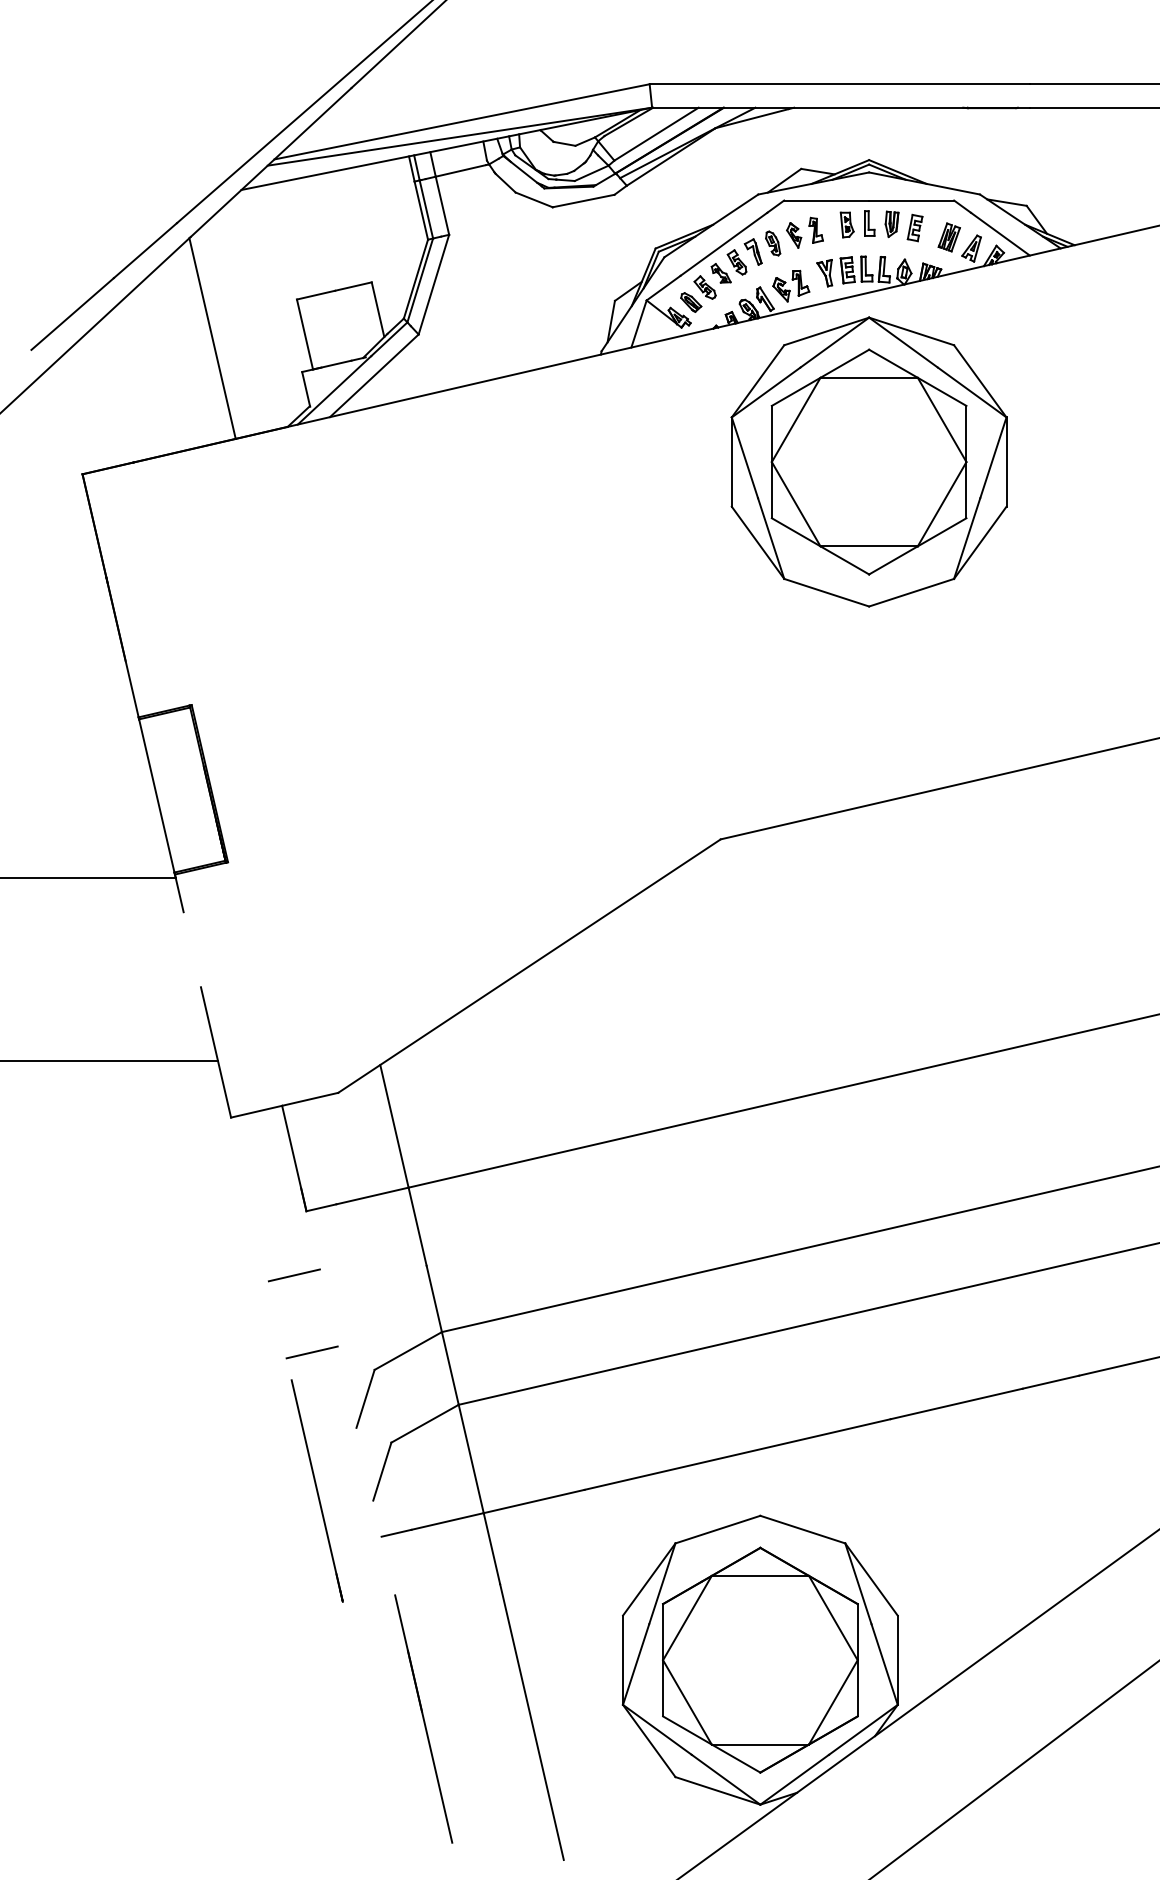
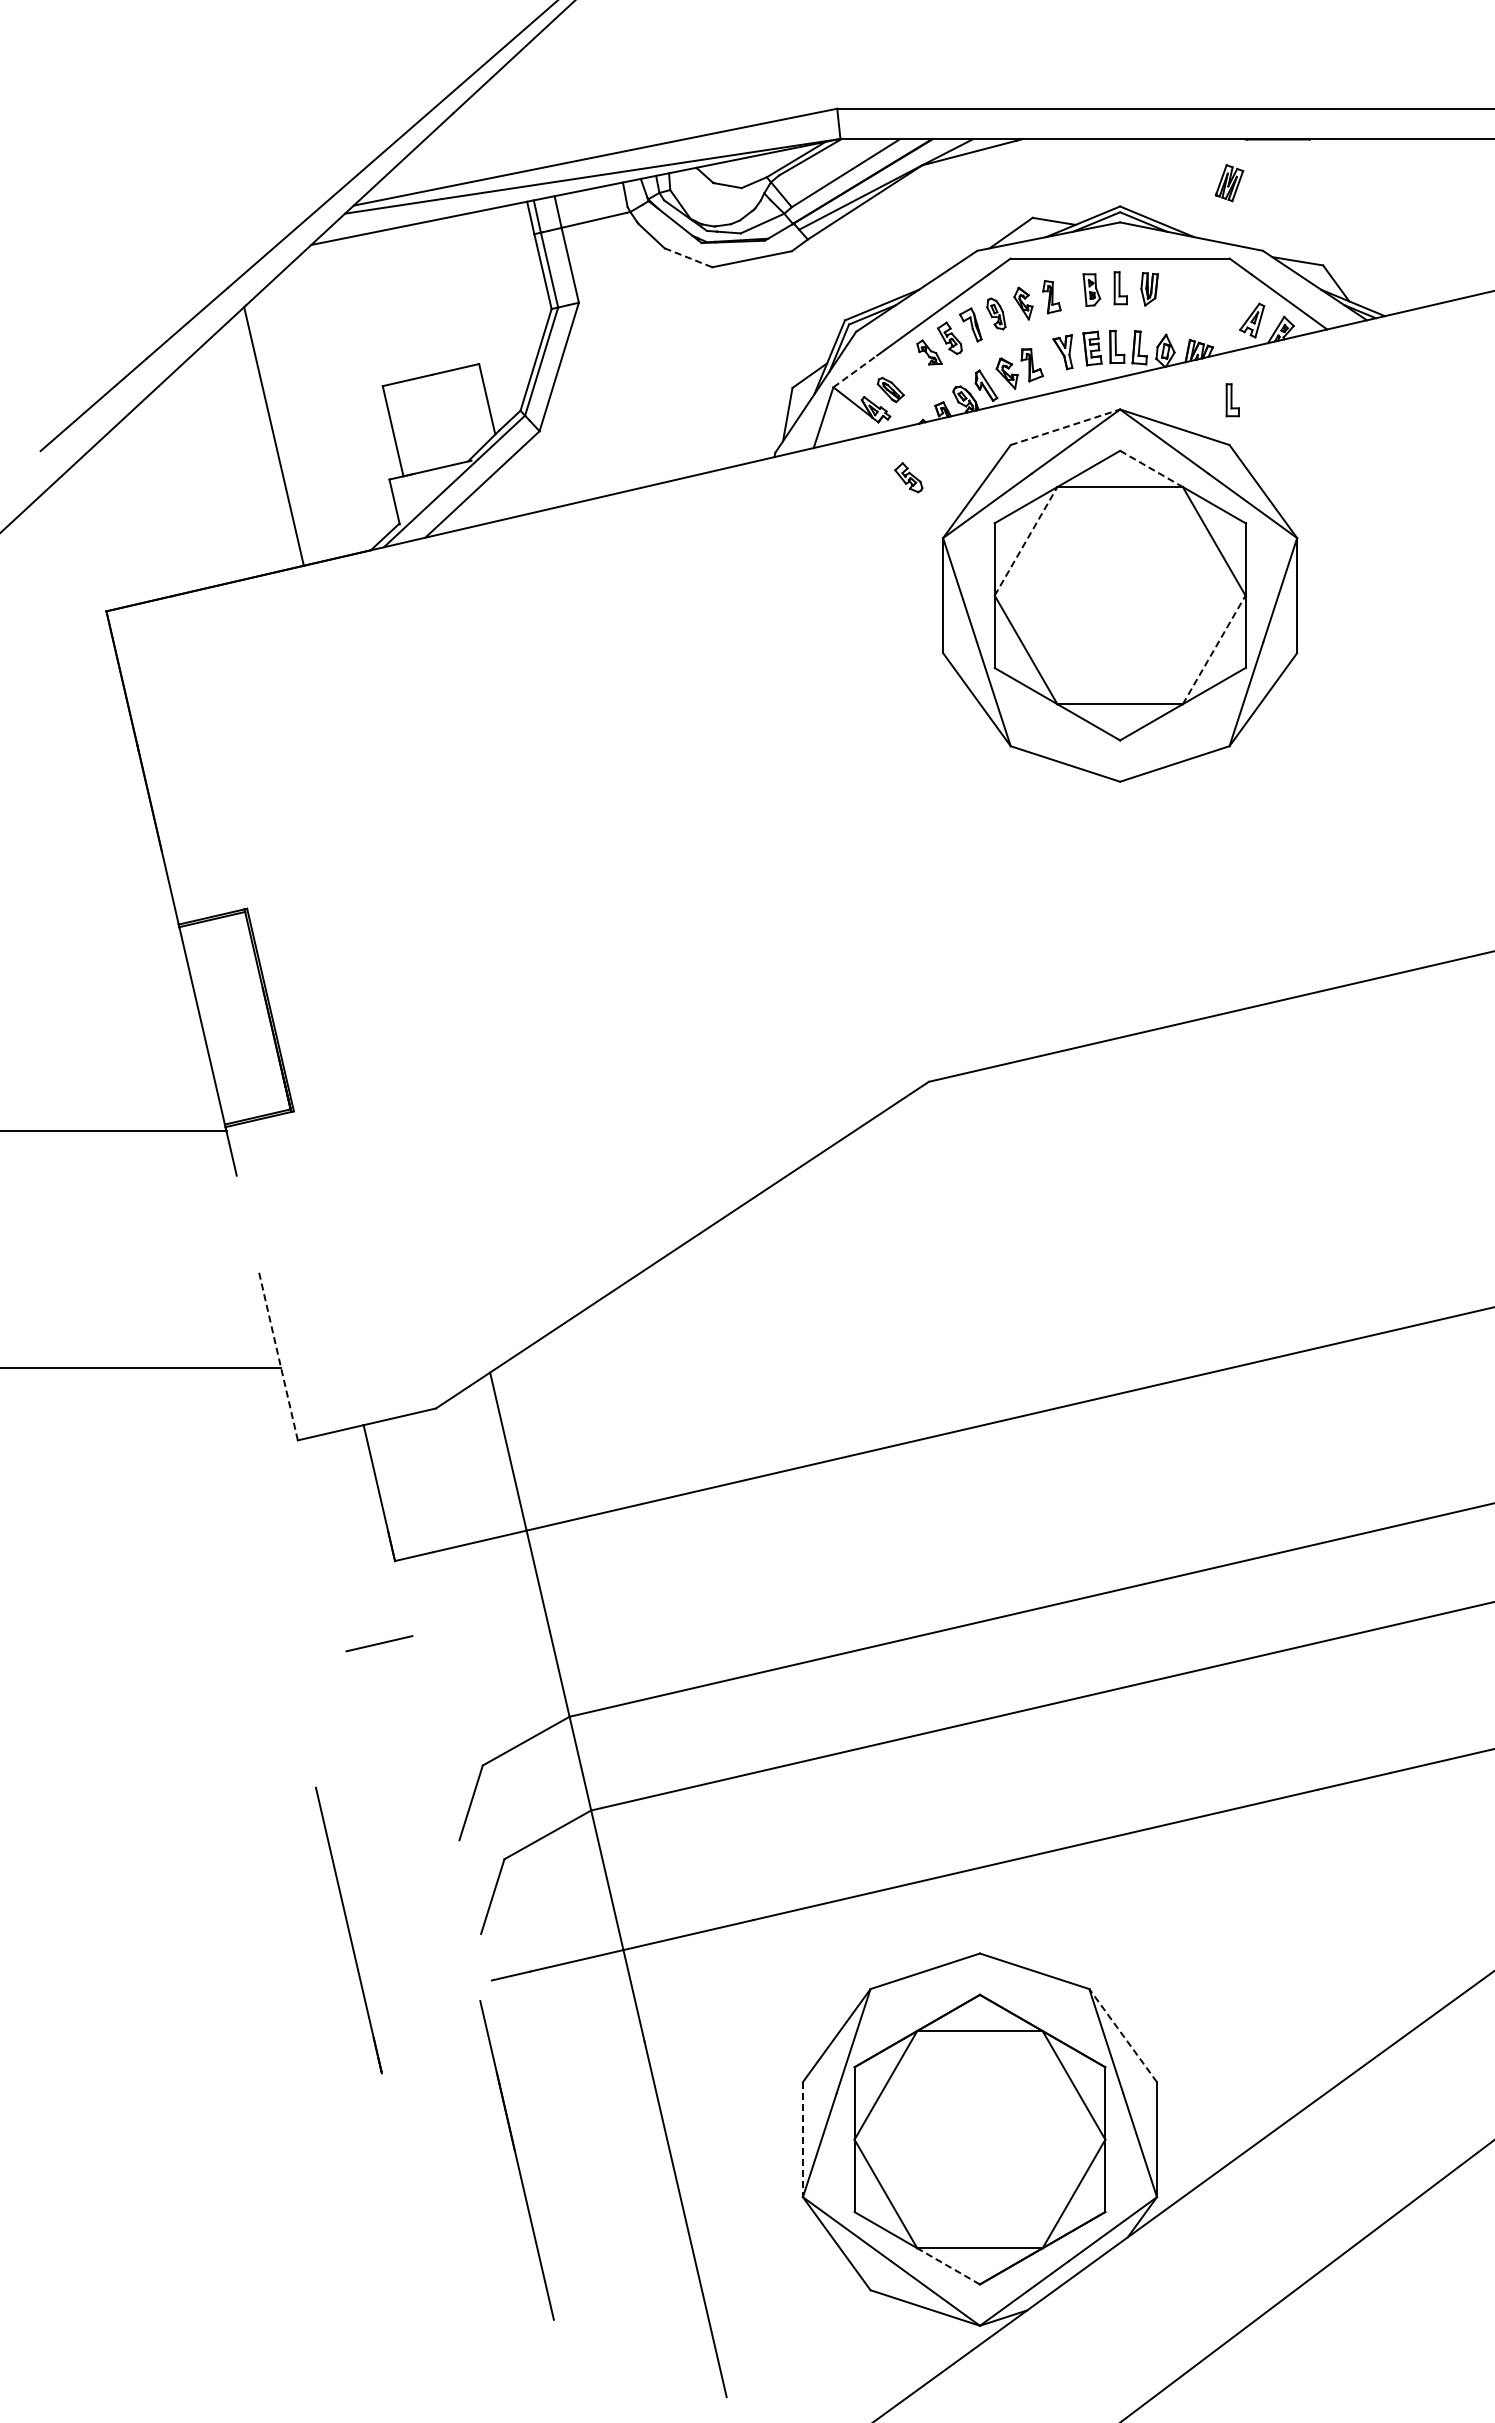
line: (534, 199) -> (688, 257), solid -> dashed
part: (915, 227) -> (1179, 293), removed
part: (949, 237) -> (1229, 183), moved
part: (704, 287) -> (908, 477), moved
line: (663, 288) -> (855, 371), solid -> dashed
part: (956, 310) -> (1232, 400), added
line: (826, 331) -> (1065, 427), solid -> dashed
line: (893, 364) -> (1151, 469), solid -> dashed
line: (796, 420) -> (1026, 541), solid -> dashed
line: (942, 503) -> (1214, 649), solid -> dashed
line: (216, 1051) -> (278, 1355), solid -> dashed
line: (312, 1352) -> (402, 1742), removed
line: (316, 1490) -> (348, 1930), moved
line: (871, 1579) -> (1123, 2035), solid -> dashed
line: (622, 1660) -> (802, 2139), solid -> dashed
line: (423, 1719) -> (516, 2160), moved
line: (735, 1758) -> (948, 2266), solid -> dashed

